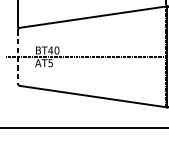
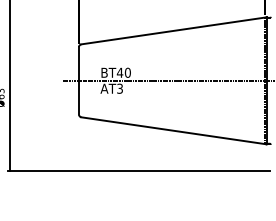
line: (17, 56) -> (78, 80), dashed -> solid
text: (50, 62) -> (119, 87), AT5 -> AT3

